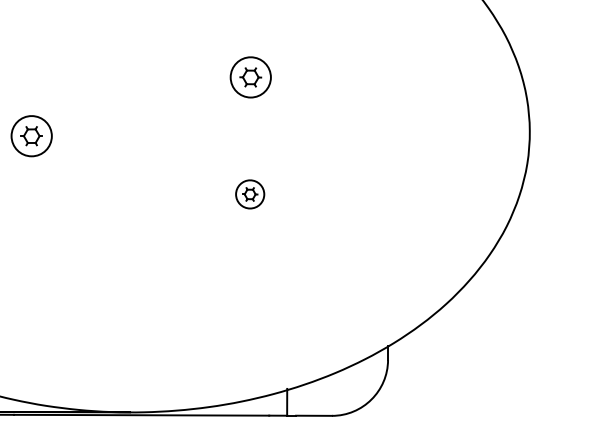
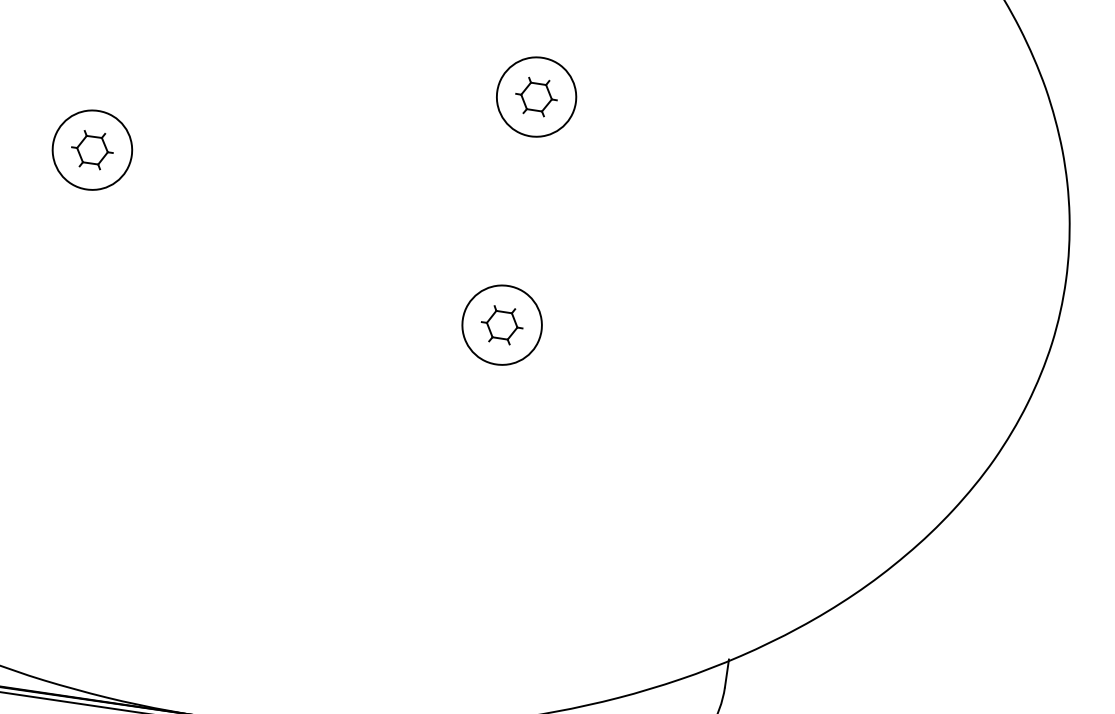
part: (250, 194) -> (503, 325), size x1.43

